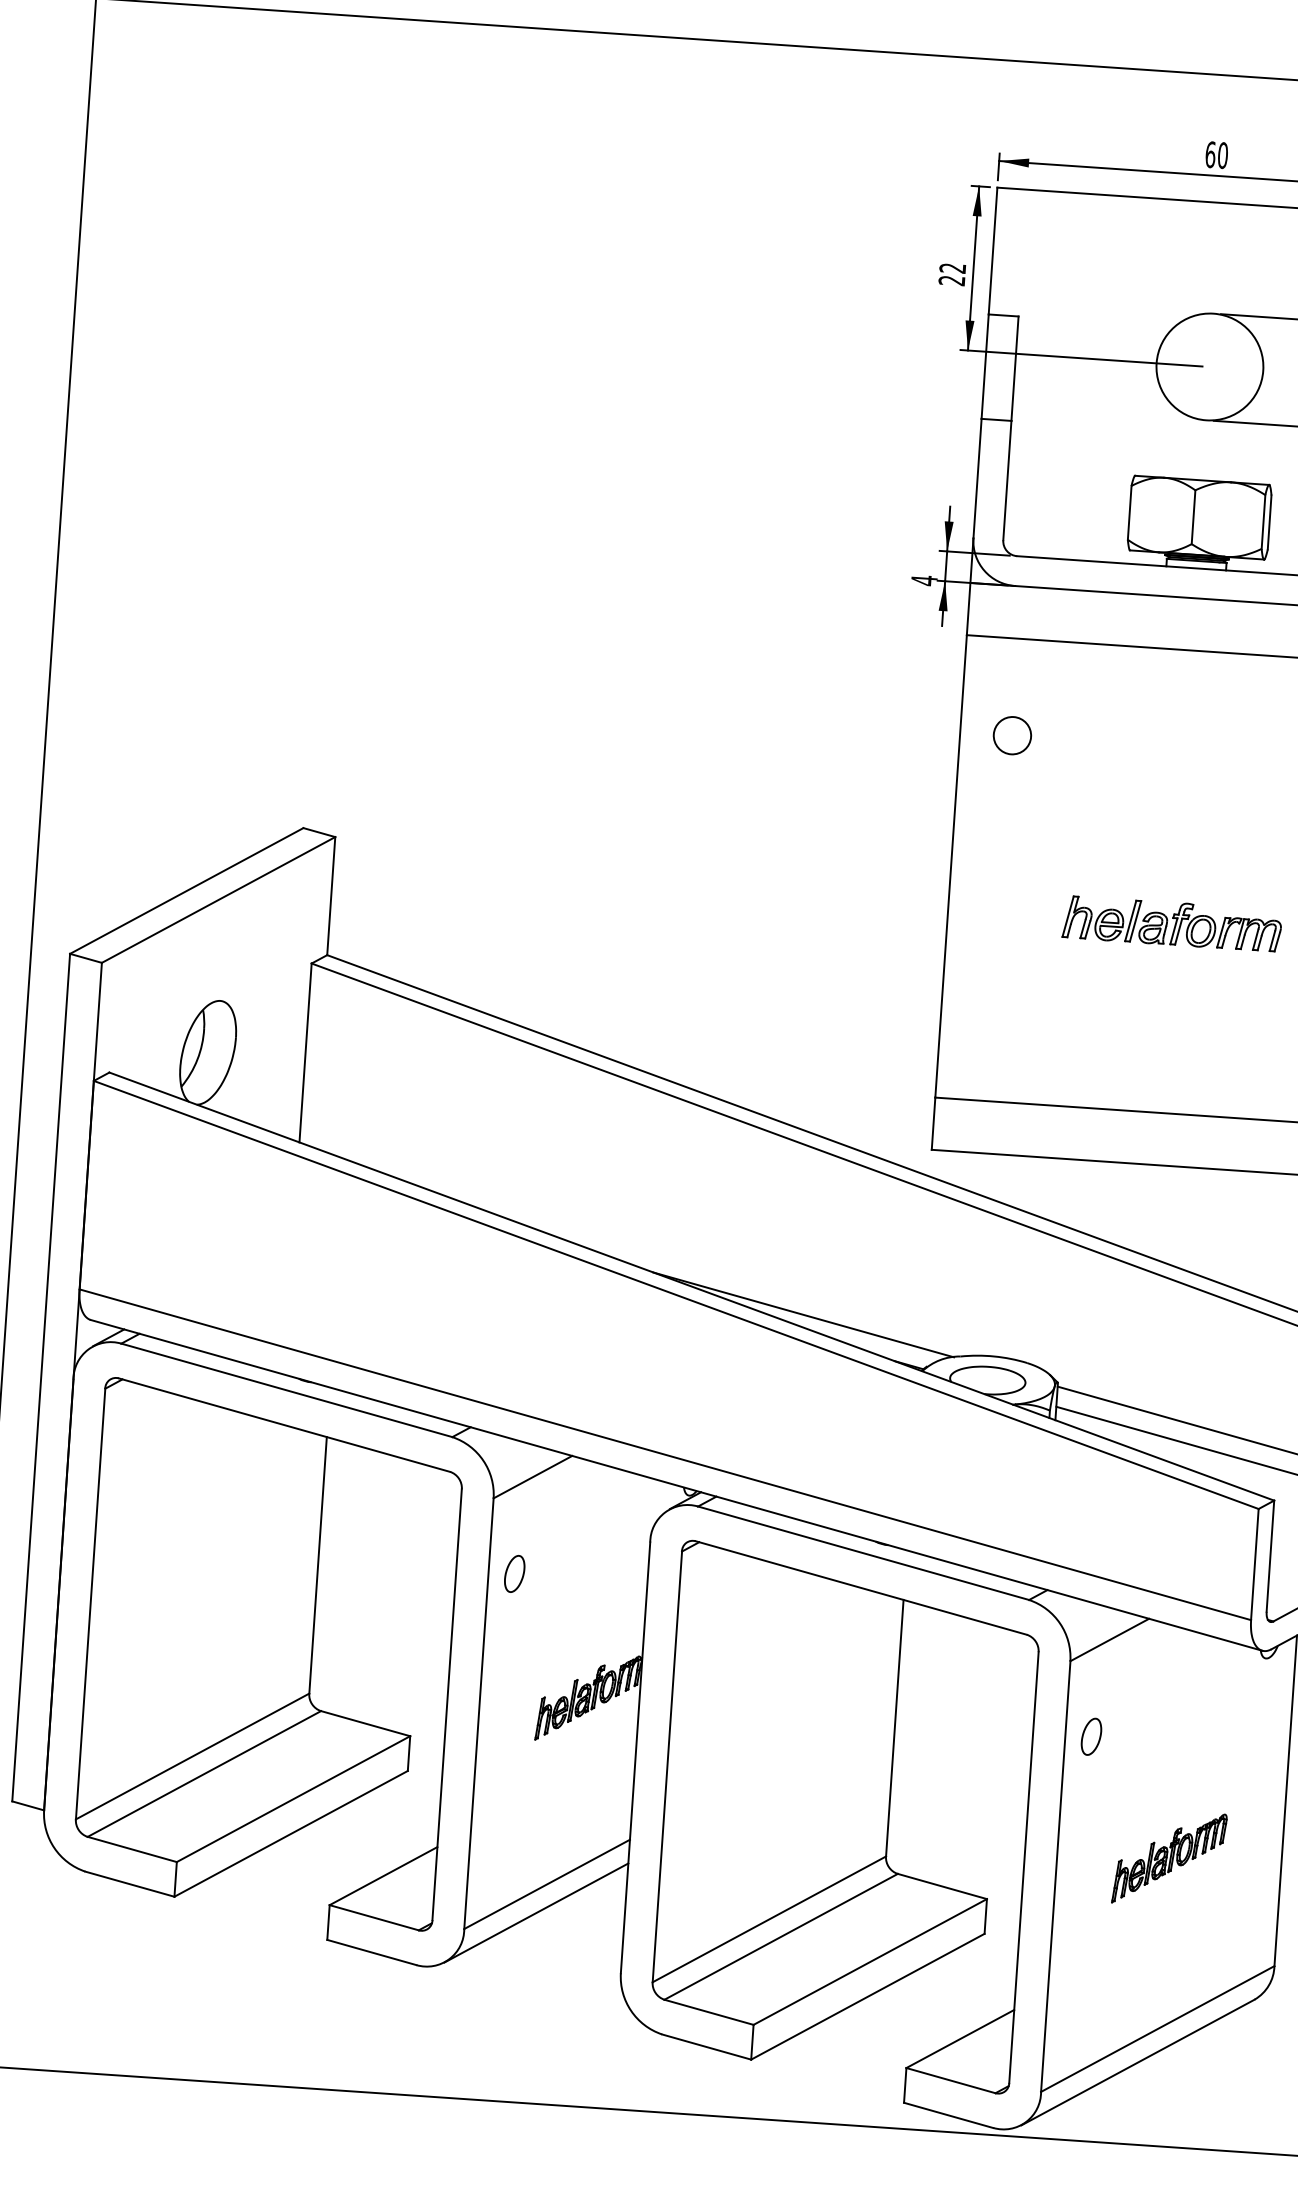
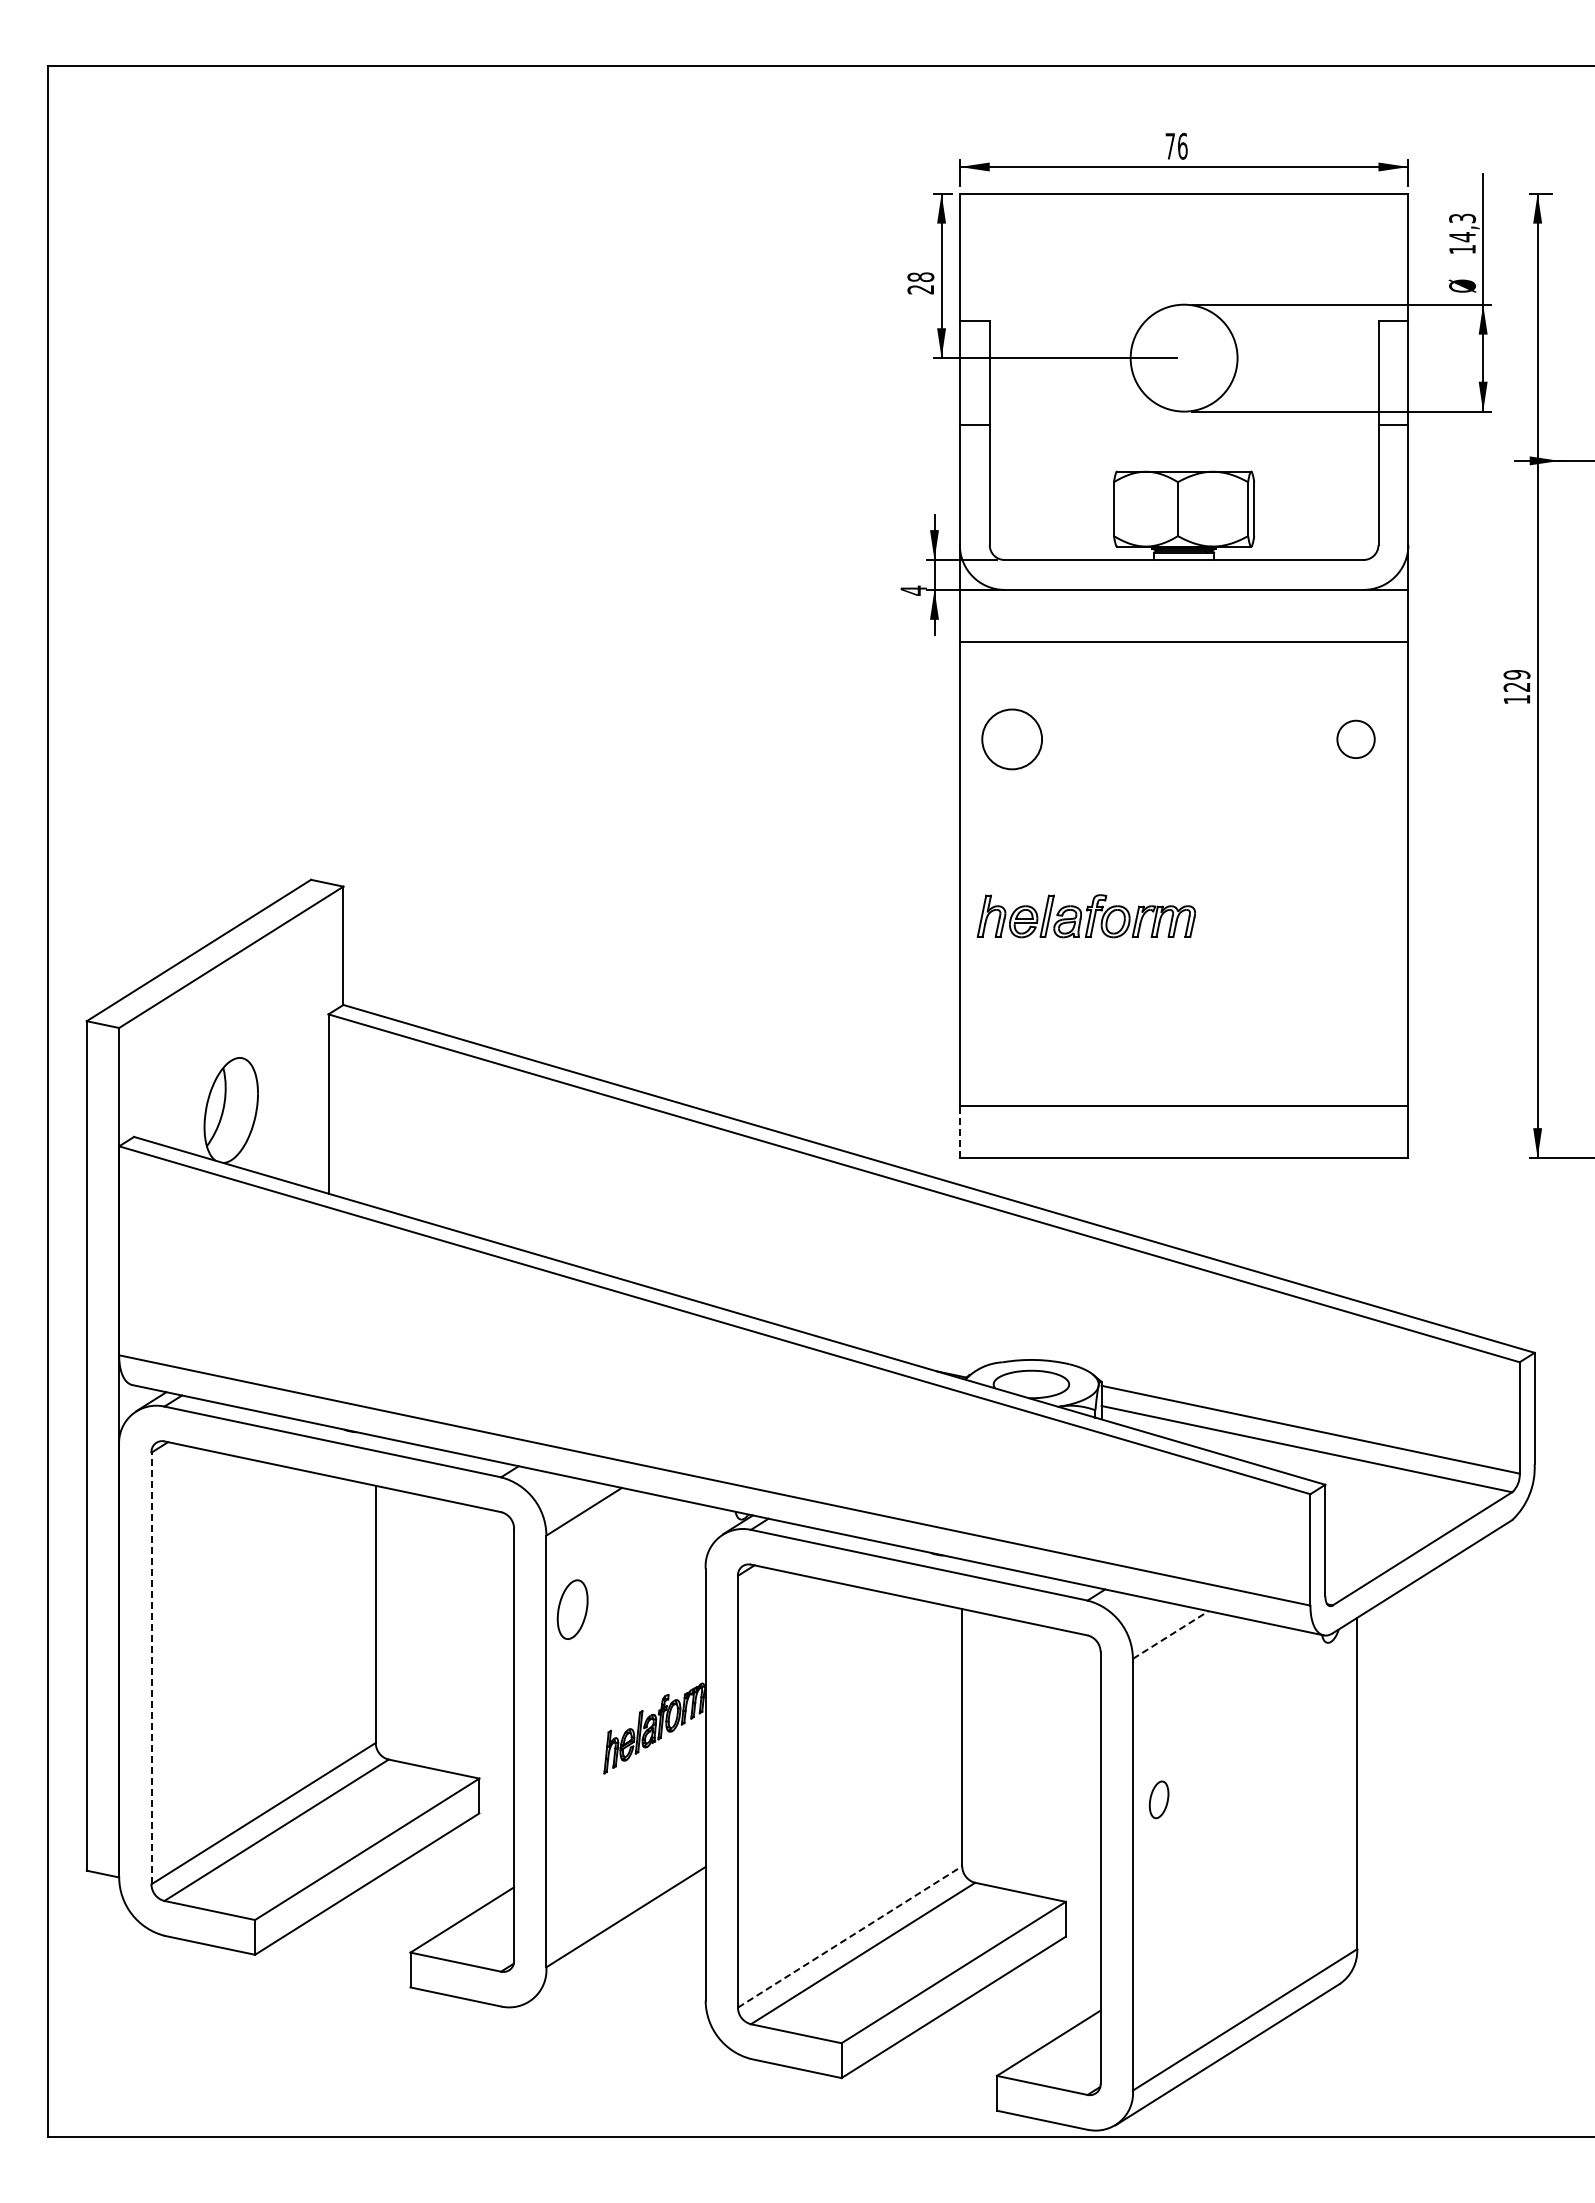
text: (1216, 154) -> (1176, 145), 60 -> 76
text: (952, 268) -> (920, 277), 22 -> 28
circle: (1011, 735) -> (1011, 739), size x1.6
part: (1171, 924) -> (1085, 916), moved
line: (933, 1123) -> (959, 1131), solid -> dashed
line: (803, 1314) -> (843, 1331), removed
part: (514, 1573) -> (572, 1609), size x1.6
line: (90, 1604) -> (151, 1668), solid -> dashed
line: (1109, 1640) -> (1170, 1635), solid -> dashed
part: (1090, 1736) -> (1158, 1799), moved
part: (1168, 1858) -> (1244, 1848), removed
line: (536, 1913) -> (617, 1946), removed
line: (769, 1918) -> (850, 1936), solid -> dashed

